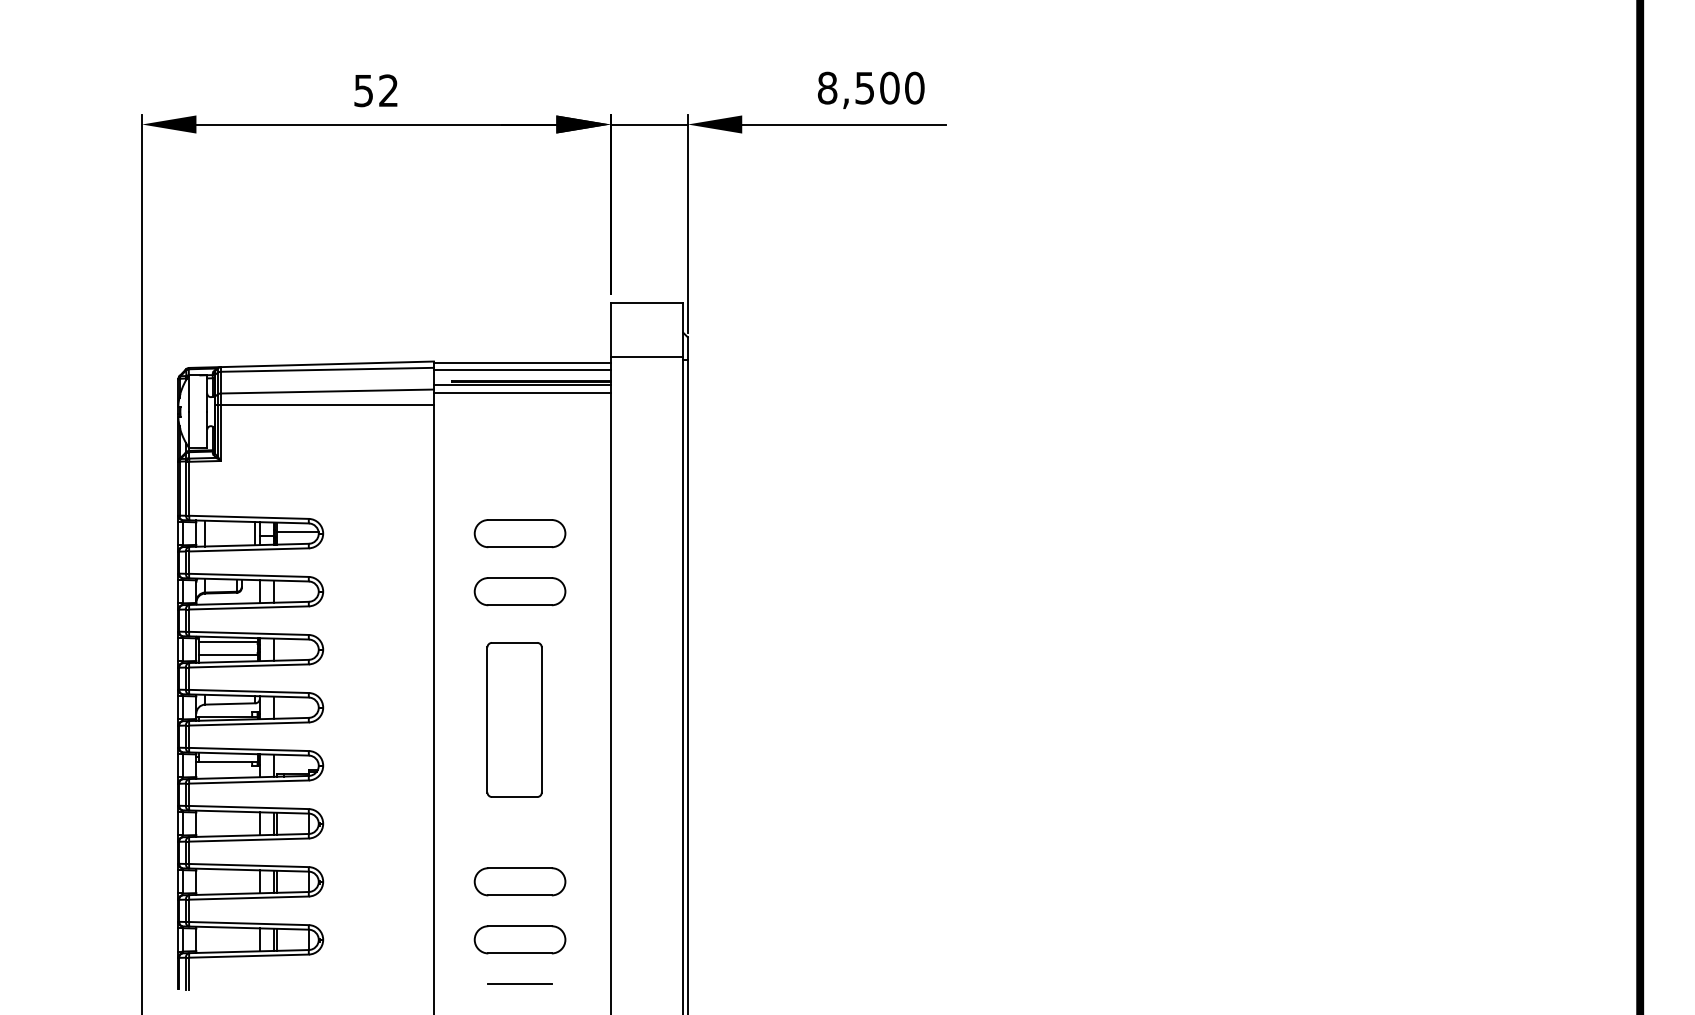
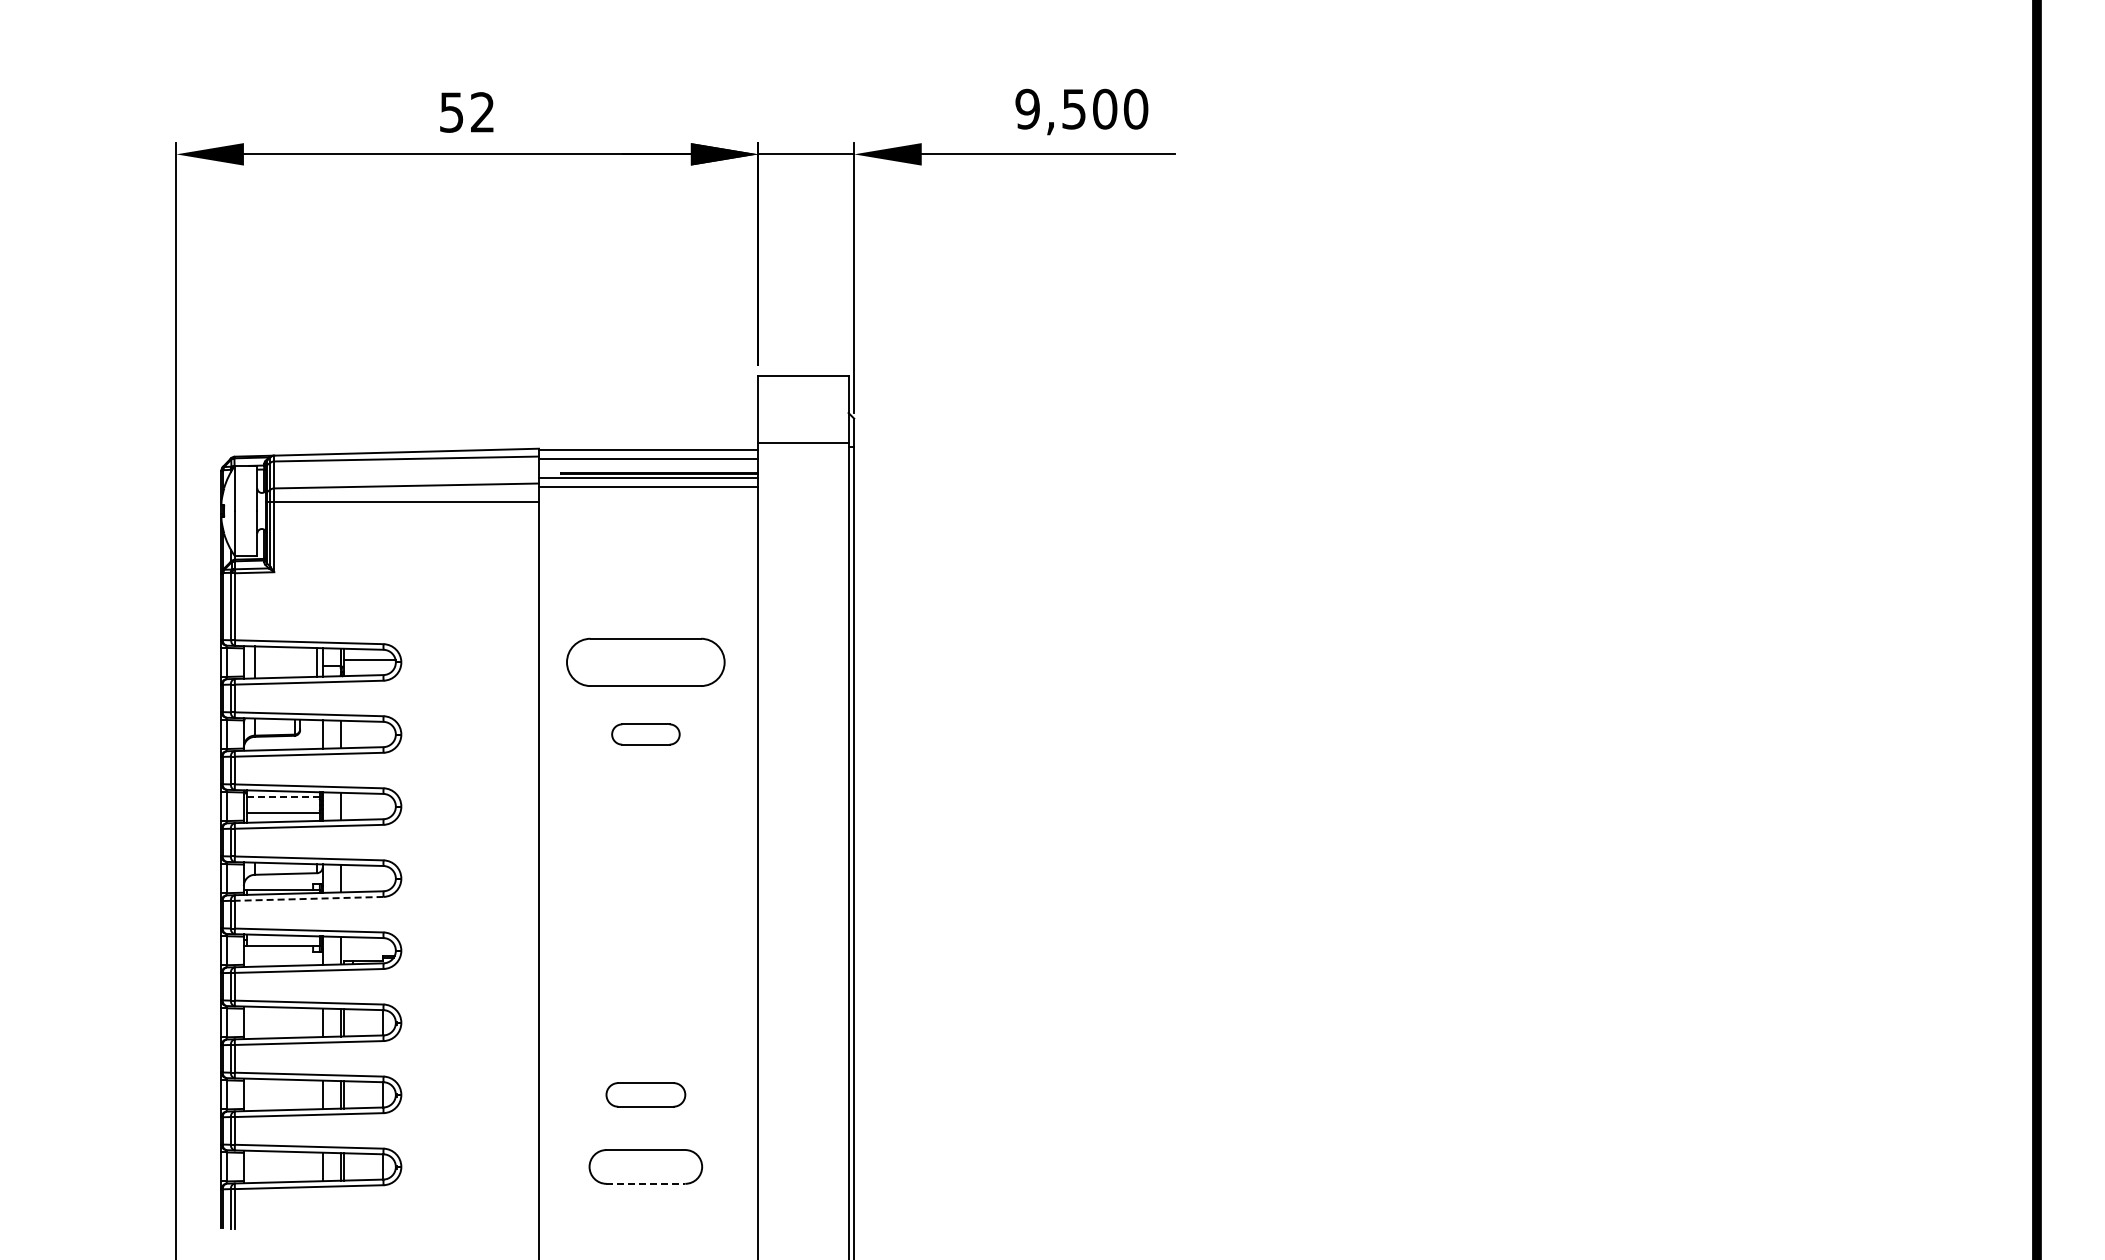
text: (827, 88) -> (1027, 109), 8,500 -> 9,500
part: (519, 533) -> (645, 662), size x1.4
part: (519, 591) -> (645, 734), size x0.6
line: (227, 642) -> (282, 797), solid -> dashed
part: (514, 719) -> (638, 893), removed
line: (248, 723) -> (308, 898), solid -> dashed
part: (519, 881) -> (645, 1094), size x0.7
line: (520, 953) -> (646, 1183), solid -> dashed
line: (519, 984) -> (645, 1222), removed

